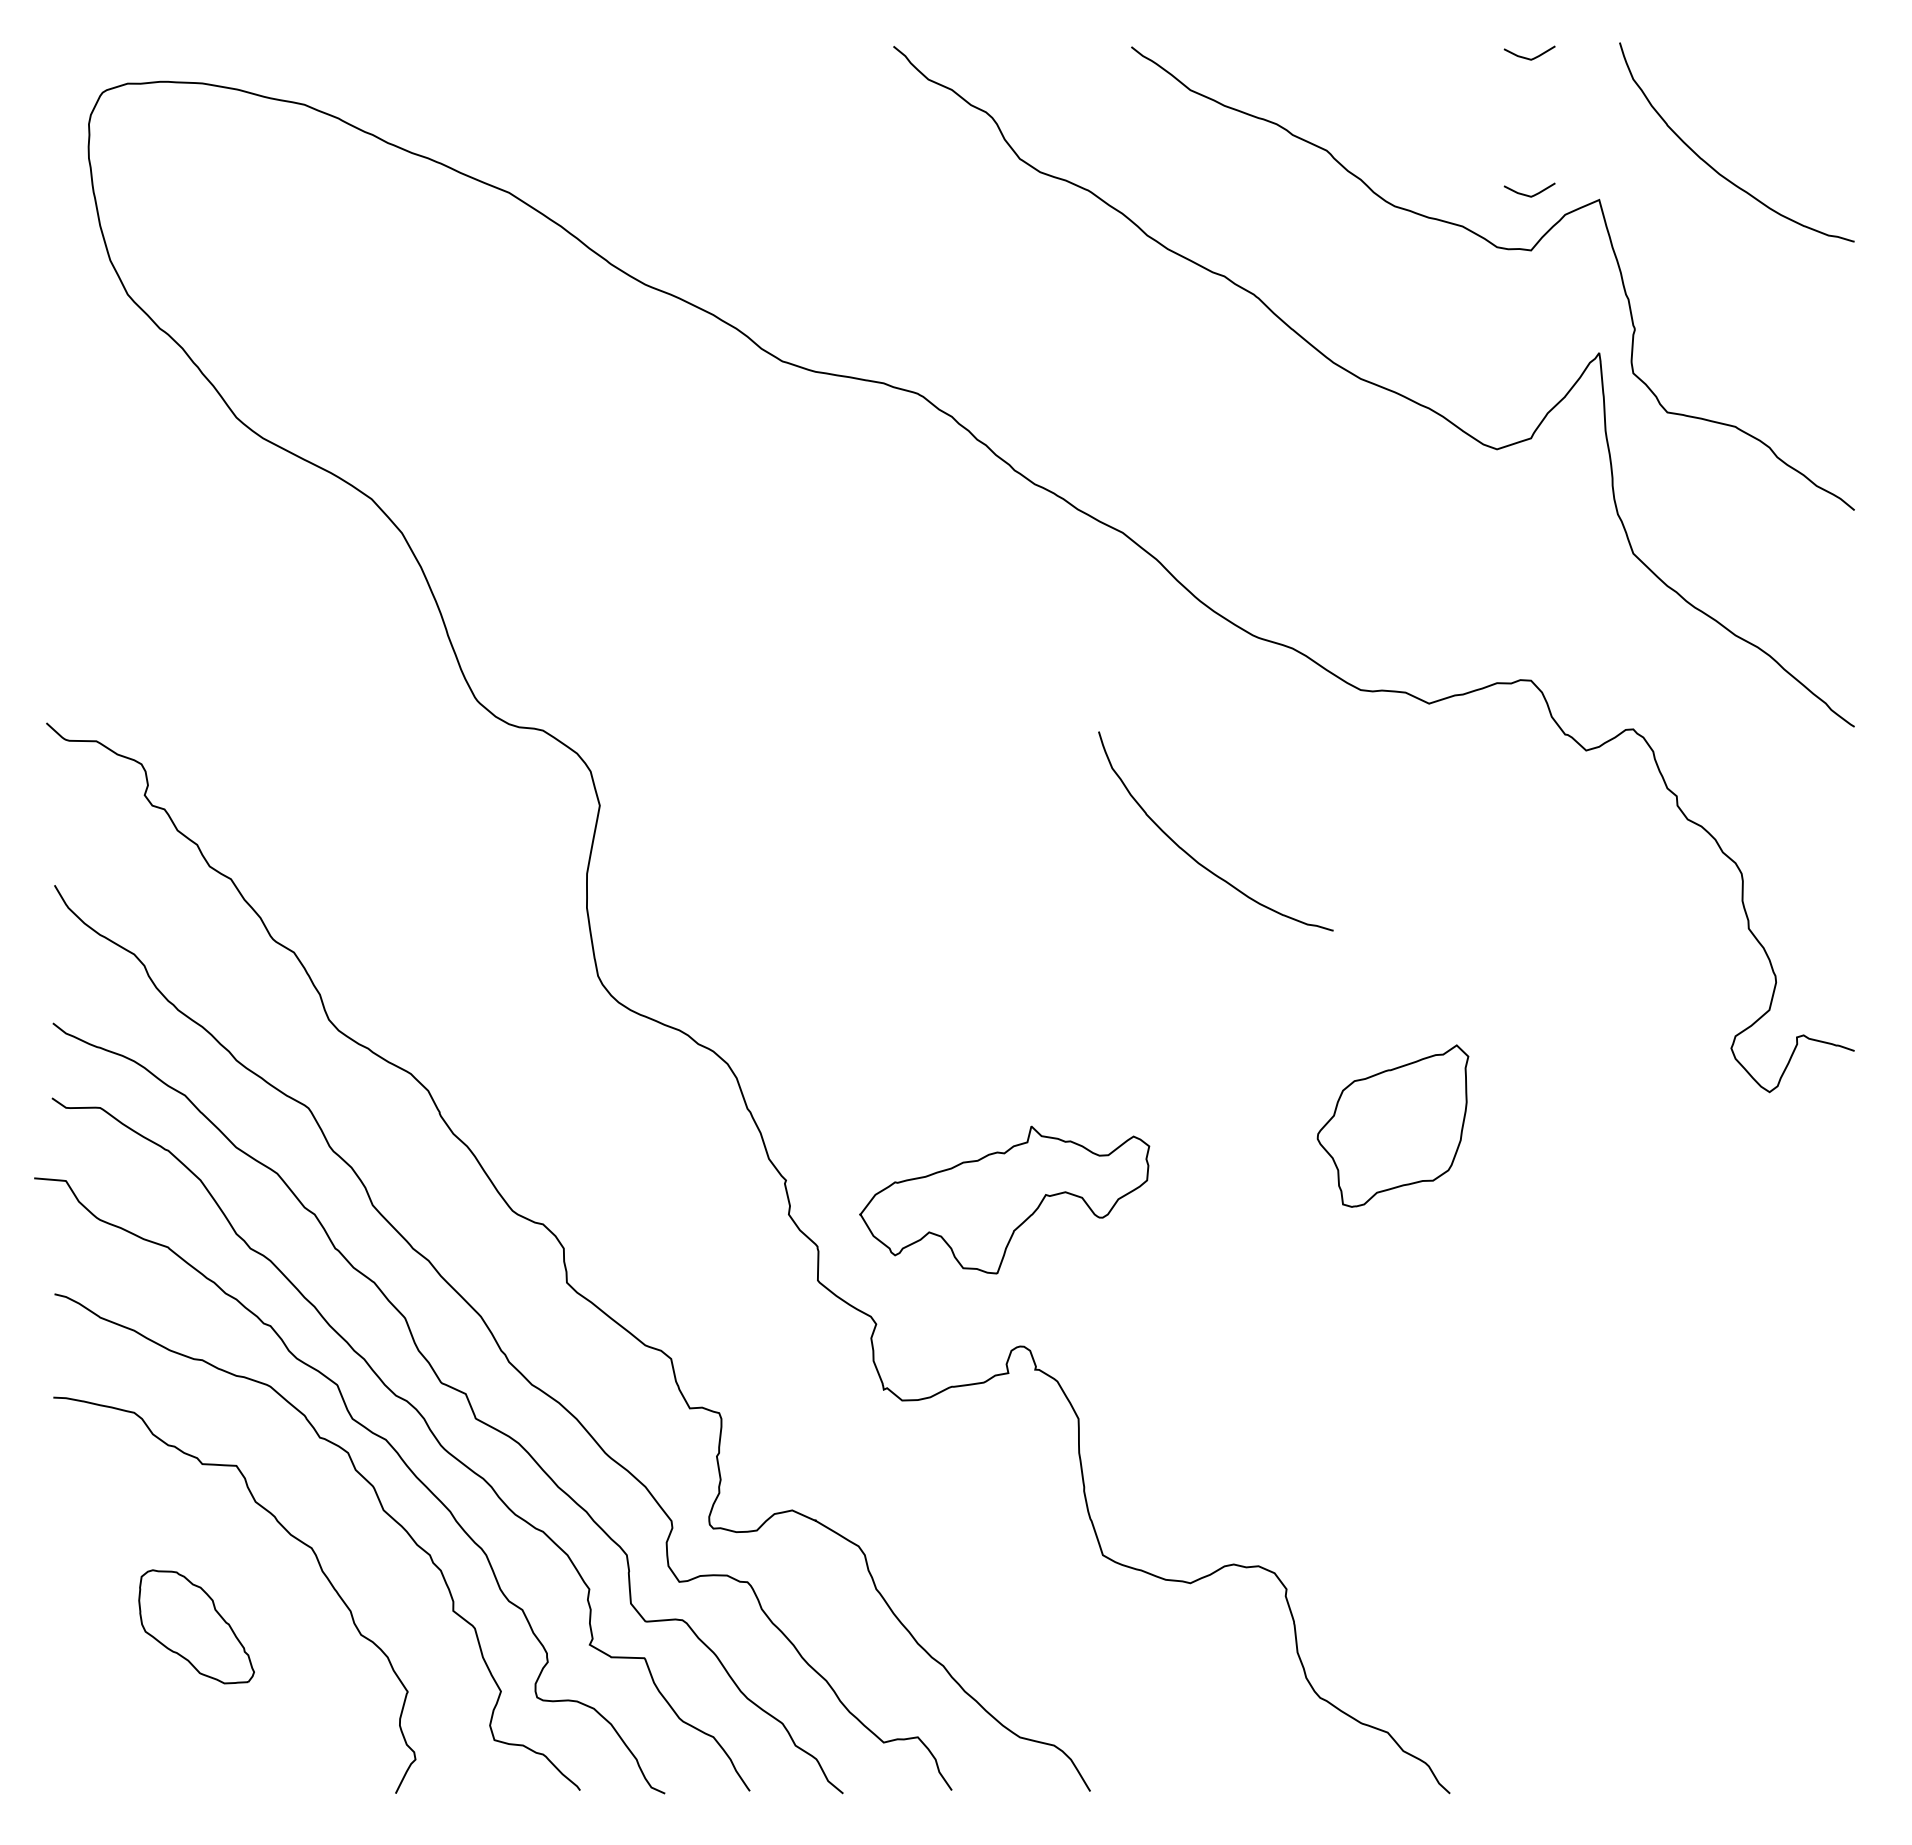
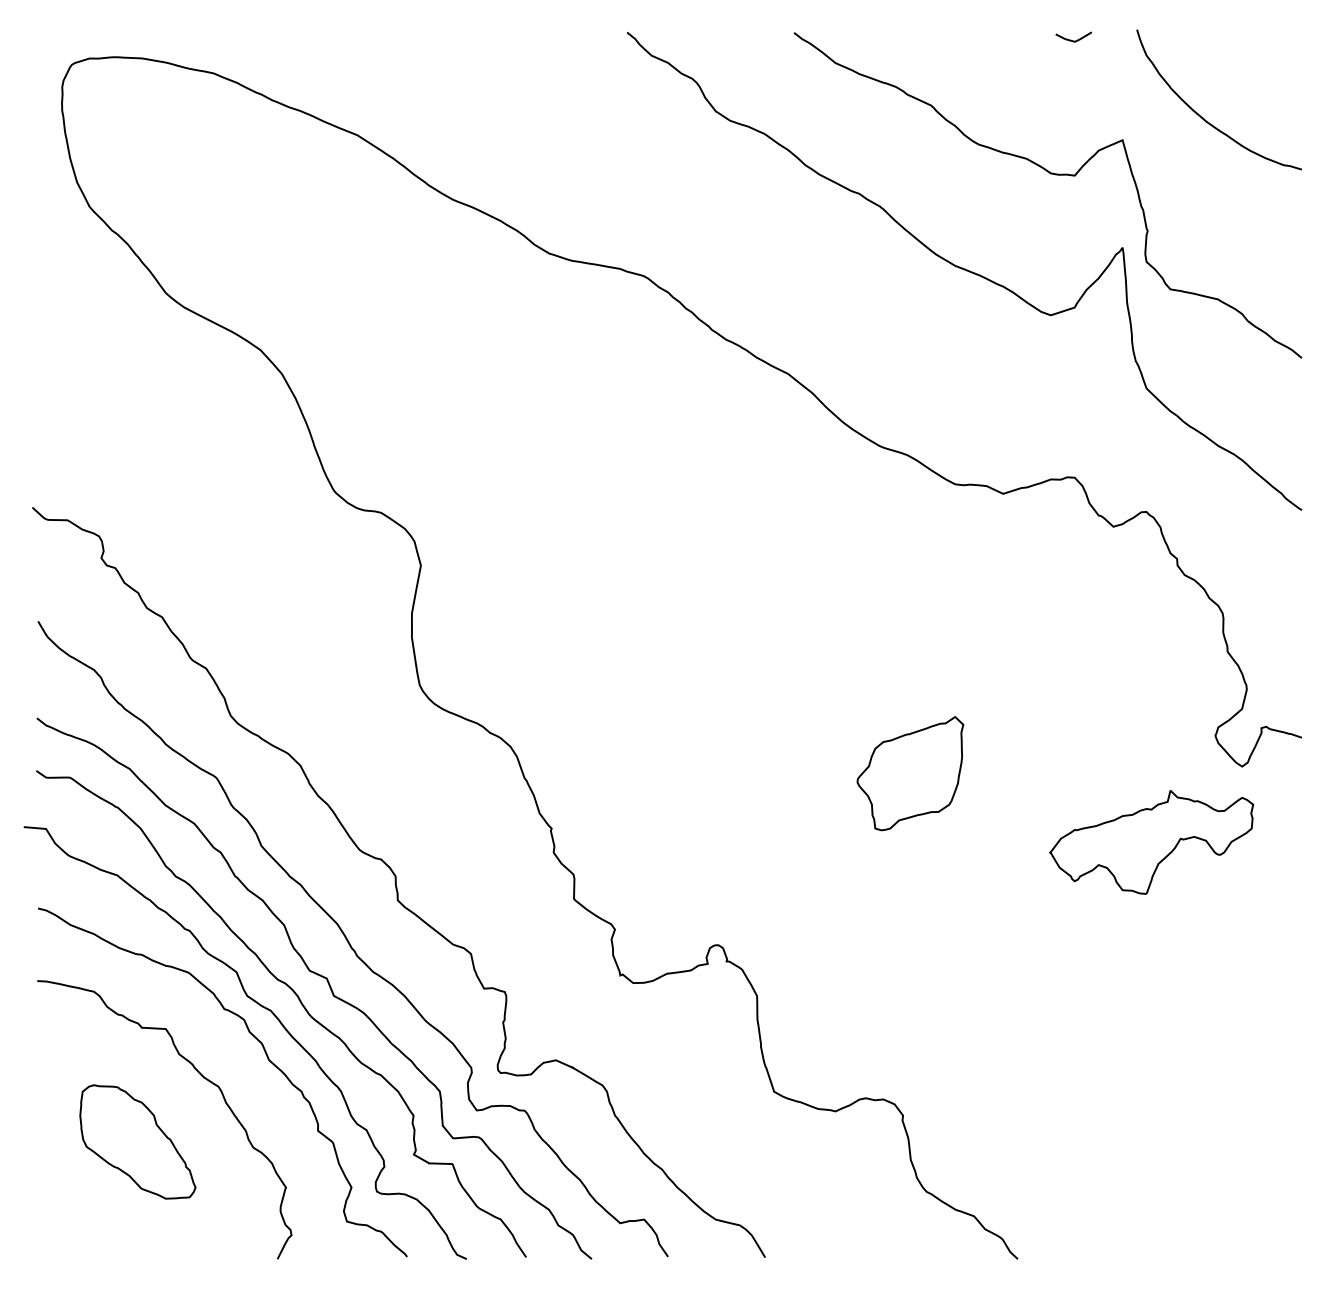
curve: (1527, 194) -> (1072, 136), removed
curve: (1192, 856) -> (837, 601), removed
part: (1392, 1125) -> (910, 773), moved
part: (1004, 1199) -> (1151, 841), moved
part: (196, 1626) -> (137, 1141), size x1.43

